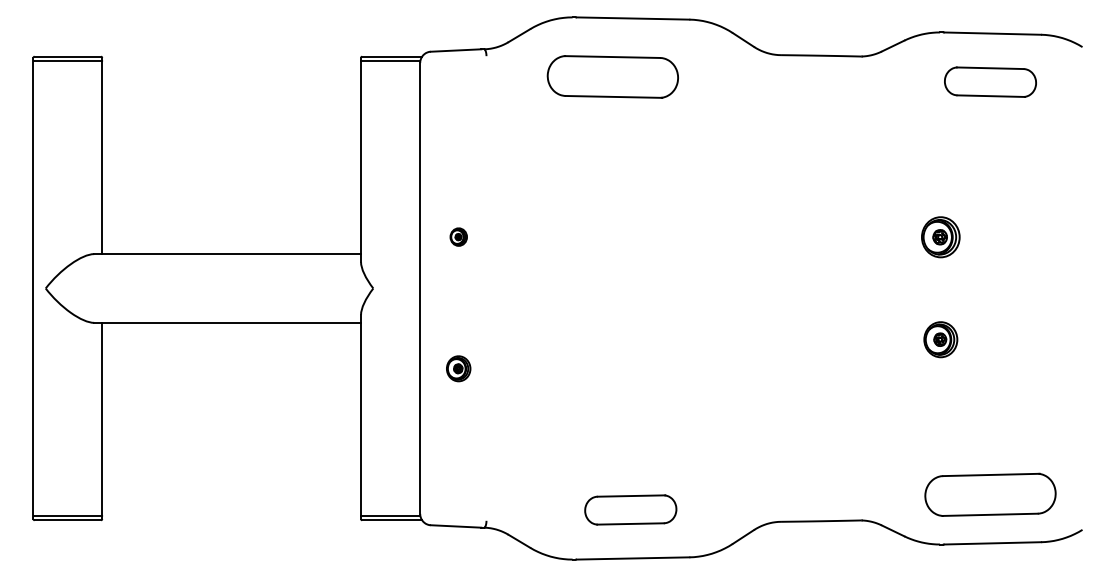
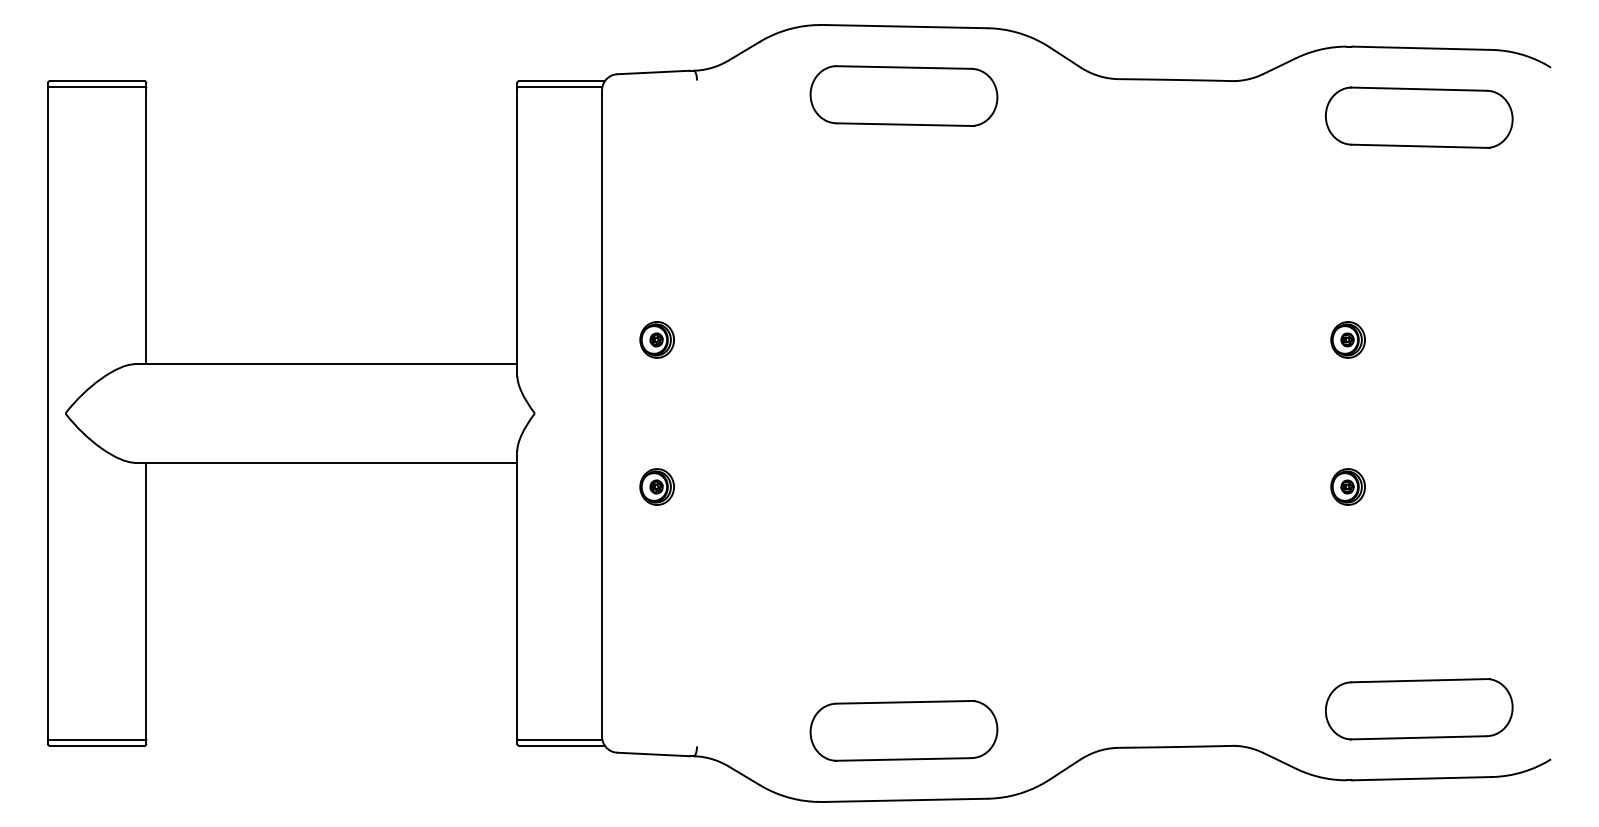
part: (612, 76) -> (903, 95), moved
part: (990, 82) -> (1419, 118), size x1.43
part: (458, 236) -> (656, 338), size x1.43
part: (940, 236) -> (1347, 338), size x0.62
part: (940, 339) -> (1347, 486), size x0.71
part: (458, 368) -> (656, 486), moved
part: (630, 509) -> (903, 730), size x1.43

